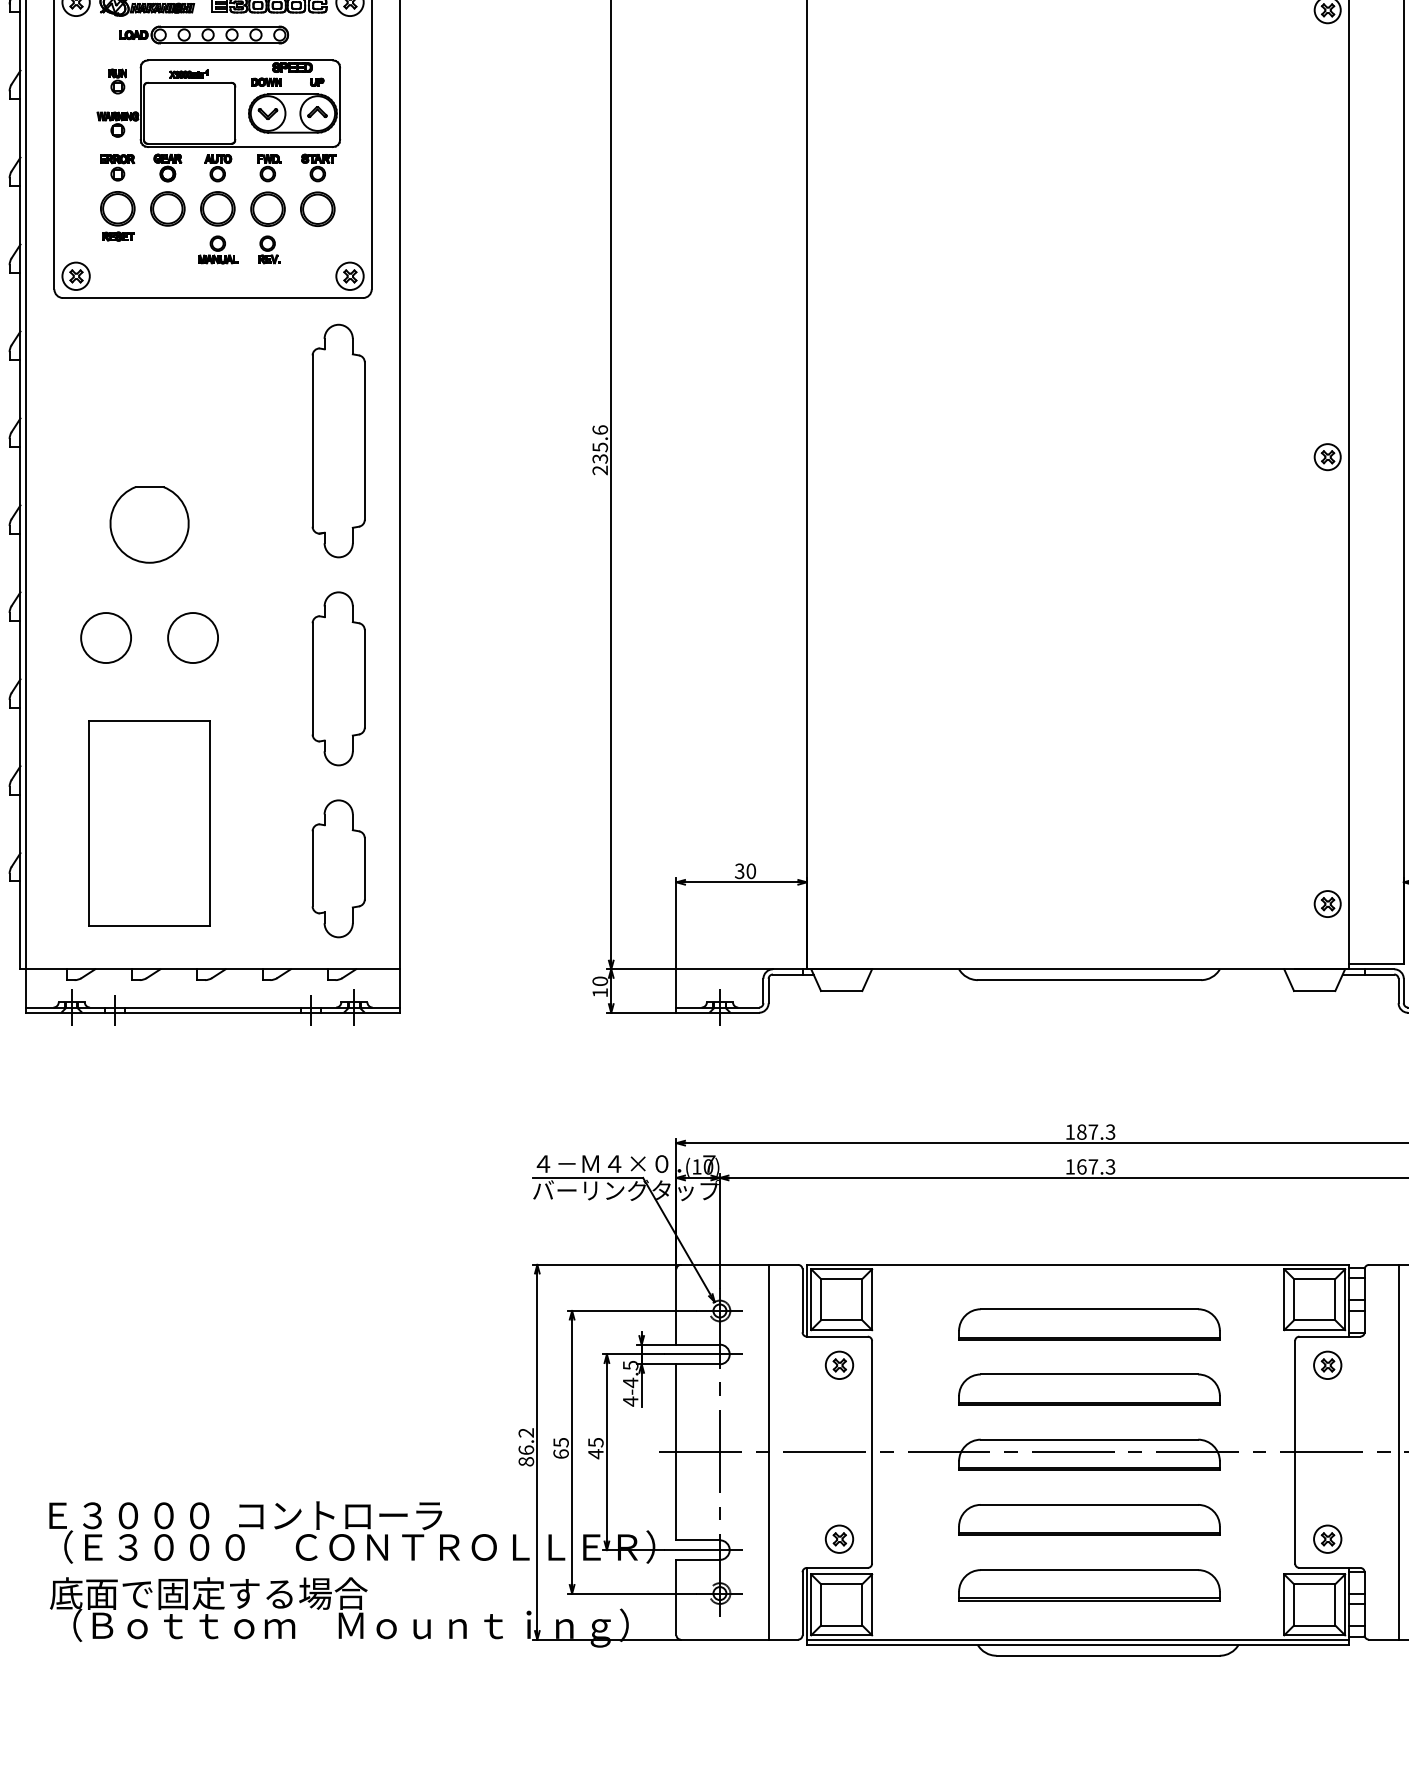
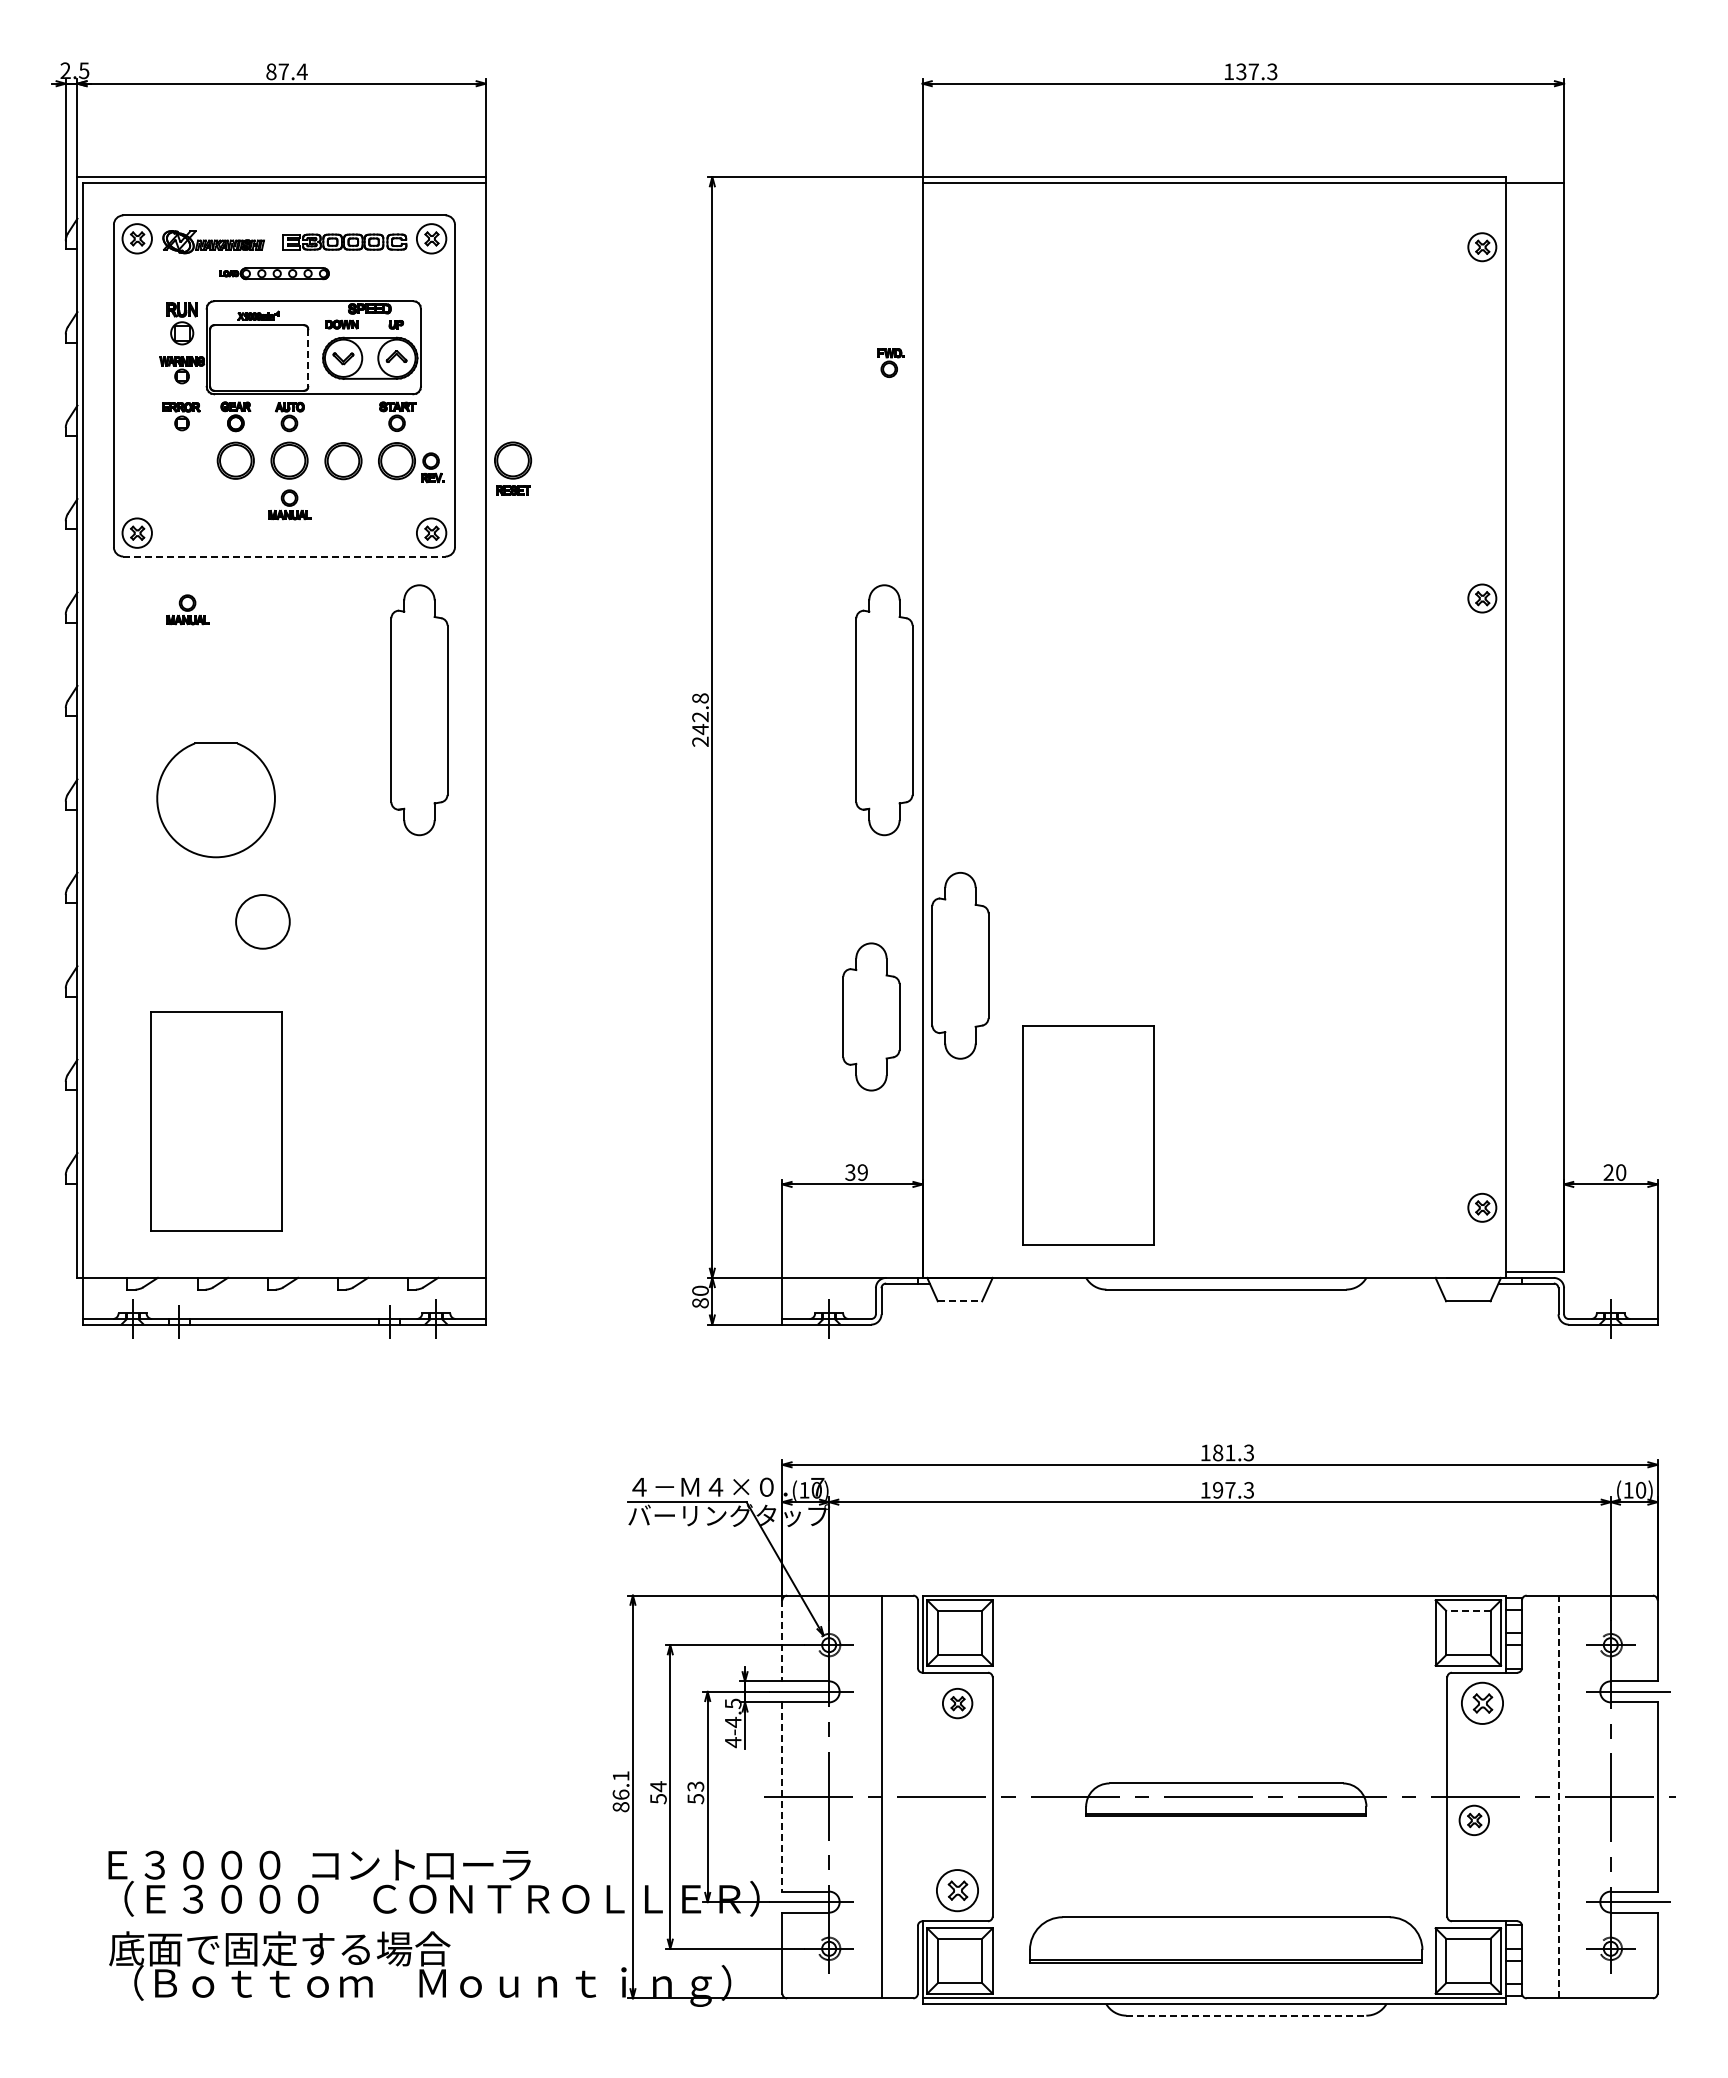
part: (203, 34) -> (274, 273), size x0.6
part: (117, 81) -> (181, 323), size x1.6
line: (235, 113) -> (308, 358), solid -> dashed
part: (268, 167) -> (890, 362), moved
part: (118, 216) -> (513, 468), moved
part: (268, 249) -> (432, 467), moved
line: (213, 298) -> (284, 556), solid -> dashed
part: (122, 347) -> (187, 609), added
part: (771, 441) -> (884, 710), added
text: (600, 445) -> (700, 714), 235.6 -> 242.8
part: (1327, 457) -> (1482, 598), moved
part: (149, 525) -> (216, 800), size x1.4
circle: (106, 637) -> (169, 921), removed
part: (338, 678) -> (960, 965), moved
part: (961, 836) -> (1088, 1135), added
part: (338, 868) -> (871, 1016), moved
text: (750, 871) -> (862, 1172), 30 -> 39
line: (842, 991) -> (960, 1301), solid -> dashed
text: (600, 993) -> (700, 1303), 10 -> 80
text: (1093, 1131) -> (1230, 1452), 187.3 -> 181.3
text: (1082, 1166) -> (1218, 1489), 167.3 -> 197.3
line: (1313, 1278) -> (1467, 1610), solid -> dashed
line: (676, 1306) -> (782, 1640), solid -> dashed
part: (1089, 1324) -> (1226, 1659), removed
part: (1326, 1365) -> (1481, 1703), size x1.4
part: (1089, 1389) -> (1226, 1729), removed
text: (525, 1433) -> (620, 1776), 86.2 -> 86.1
text: (561, 1448) -> (658, 1792), 65 -> 54
text: (595, 1448) -> (695, 1792), 45 -> 53
line: (1398, 1451) -> (1558, 1796), solid -> dashed
line: (676, 1452) -> (782, 1797), solid -> dashed
part: (1089, 1519) -> (1226, 1869), removed
part: (839, 1538) -> (957, 1889), size x1.4
part: (1326, 1538) -> (1473, 1819), moved
part: (1089, 1584) -> (1226, 1939), size x1.4
line: (1108, 1655) -> (1246, 2015), solid -> dashed

